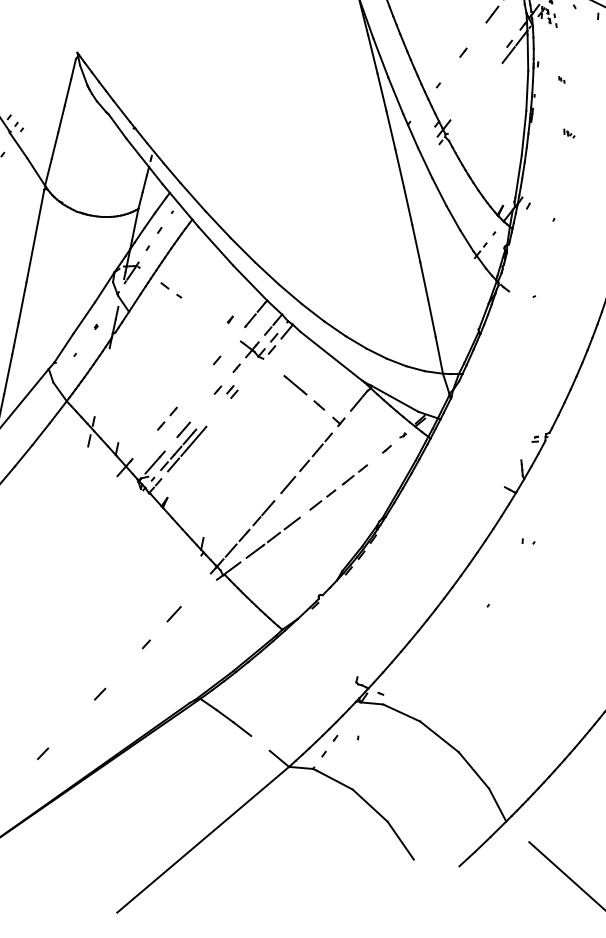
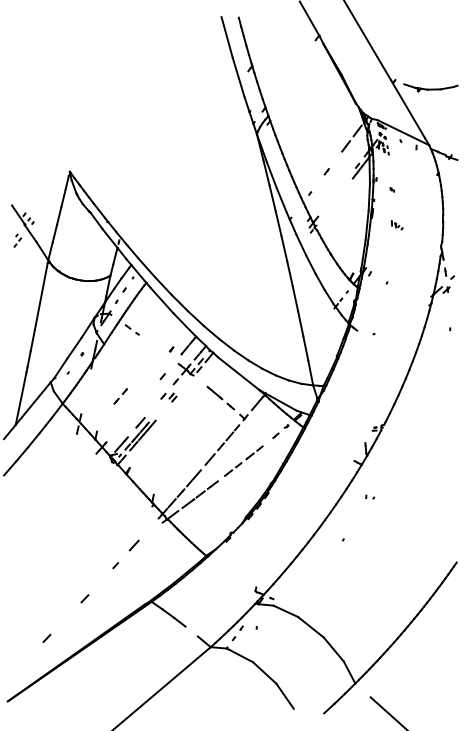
part: (569, 133) -> (397, 225), size x1.6
part: (167, 418) -> (120, 396), moved

